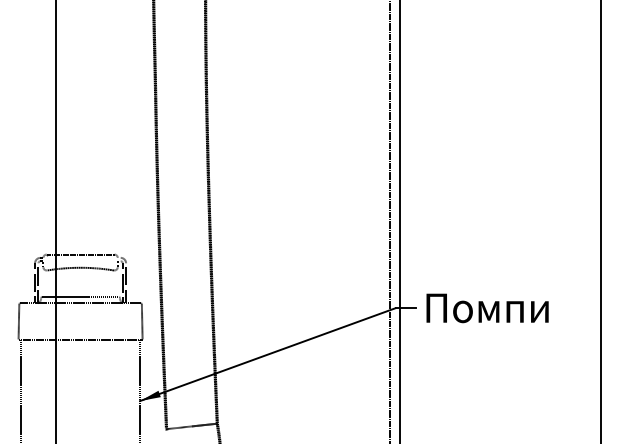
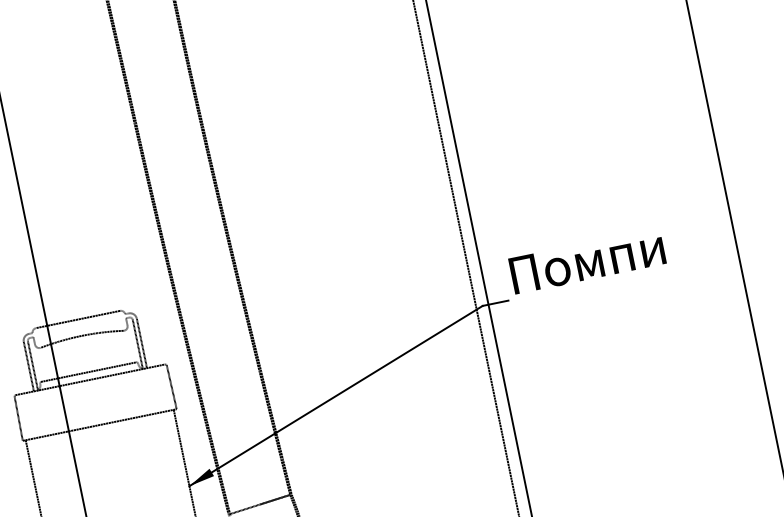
text: (487, 308) -> (587, 261), moved

